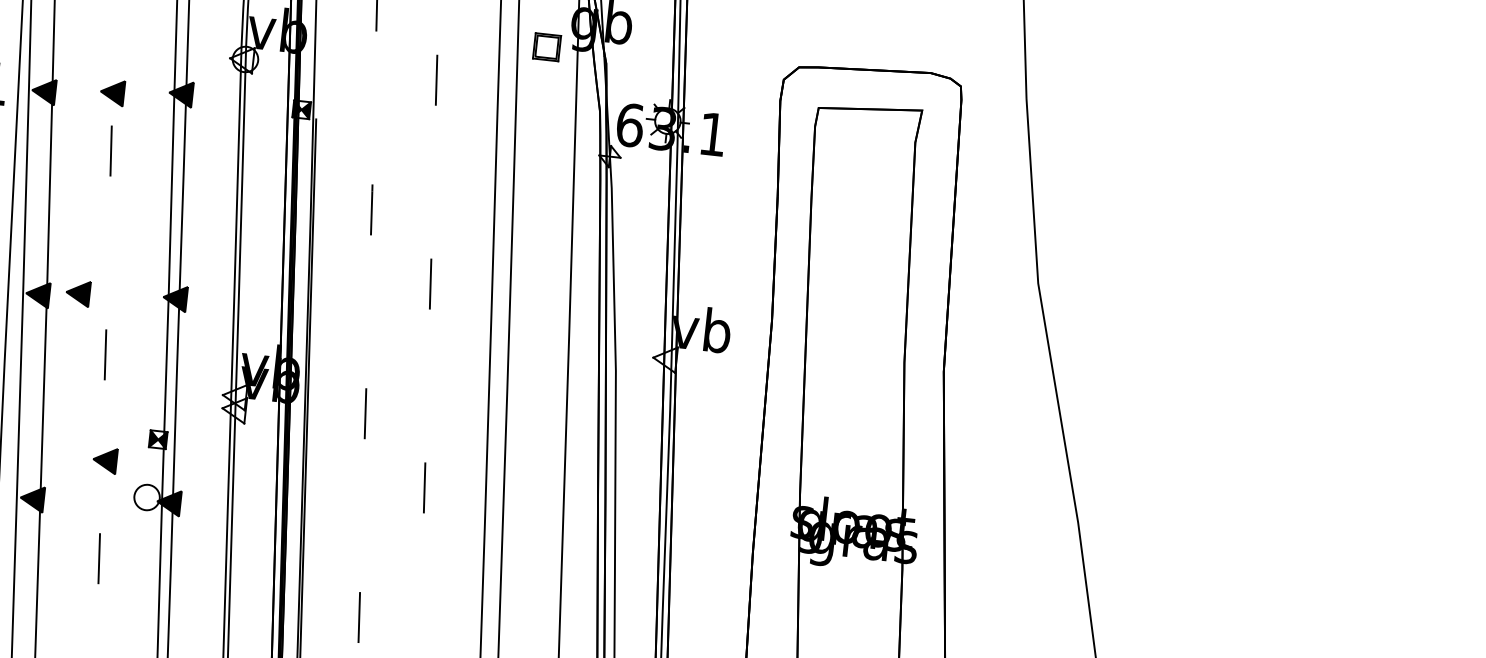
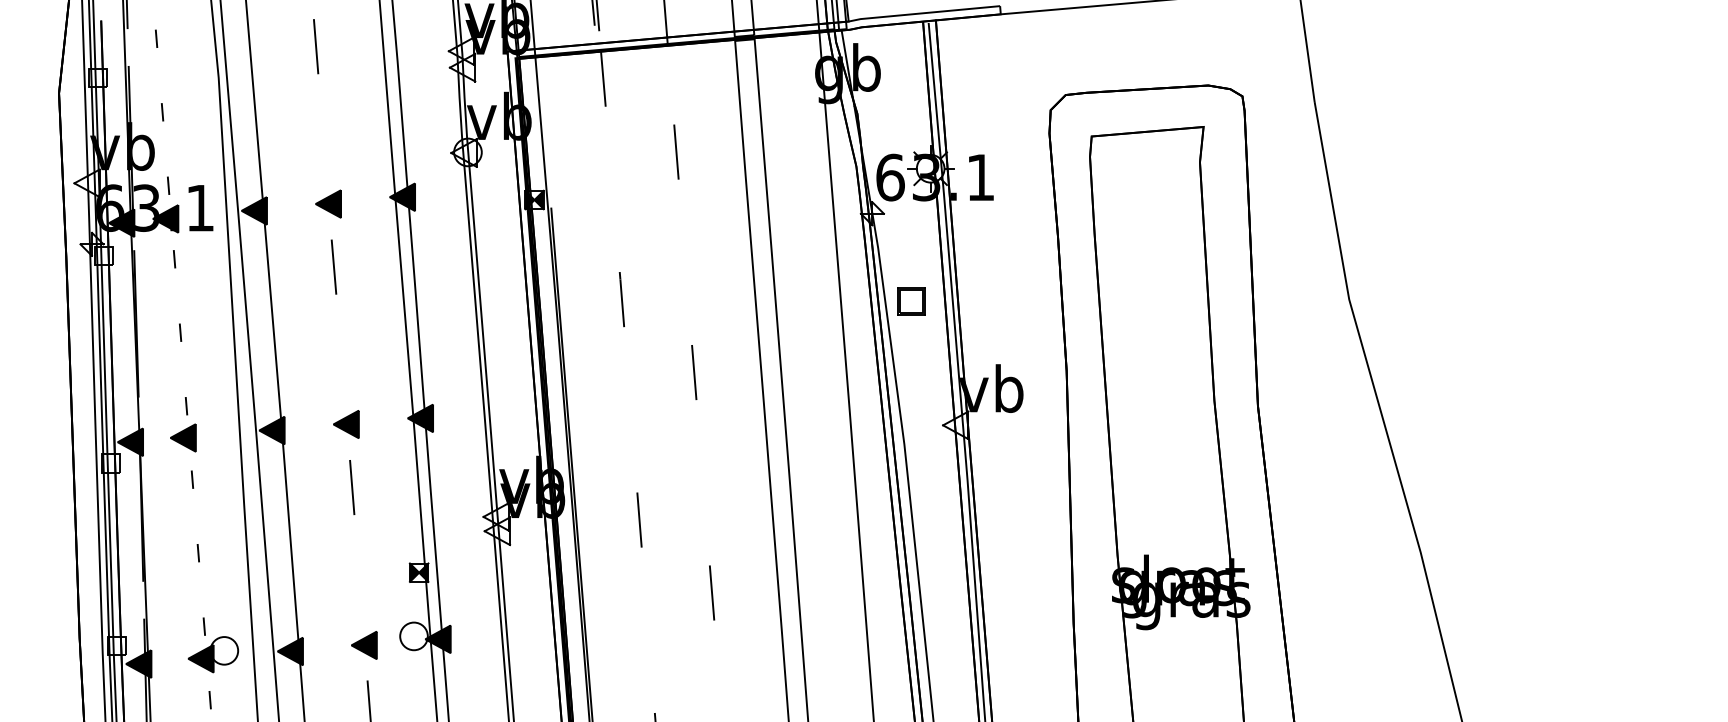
part: (546, 47) -> (911, 301), moved
part: (78, 293) -> (346, 424), moved
part: (105, 460) -> (364, 645), moved

